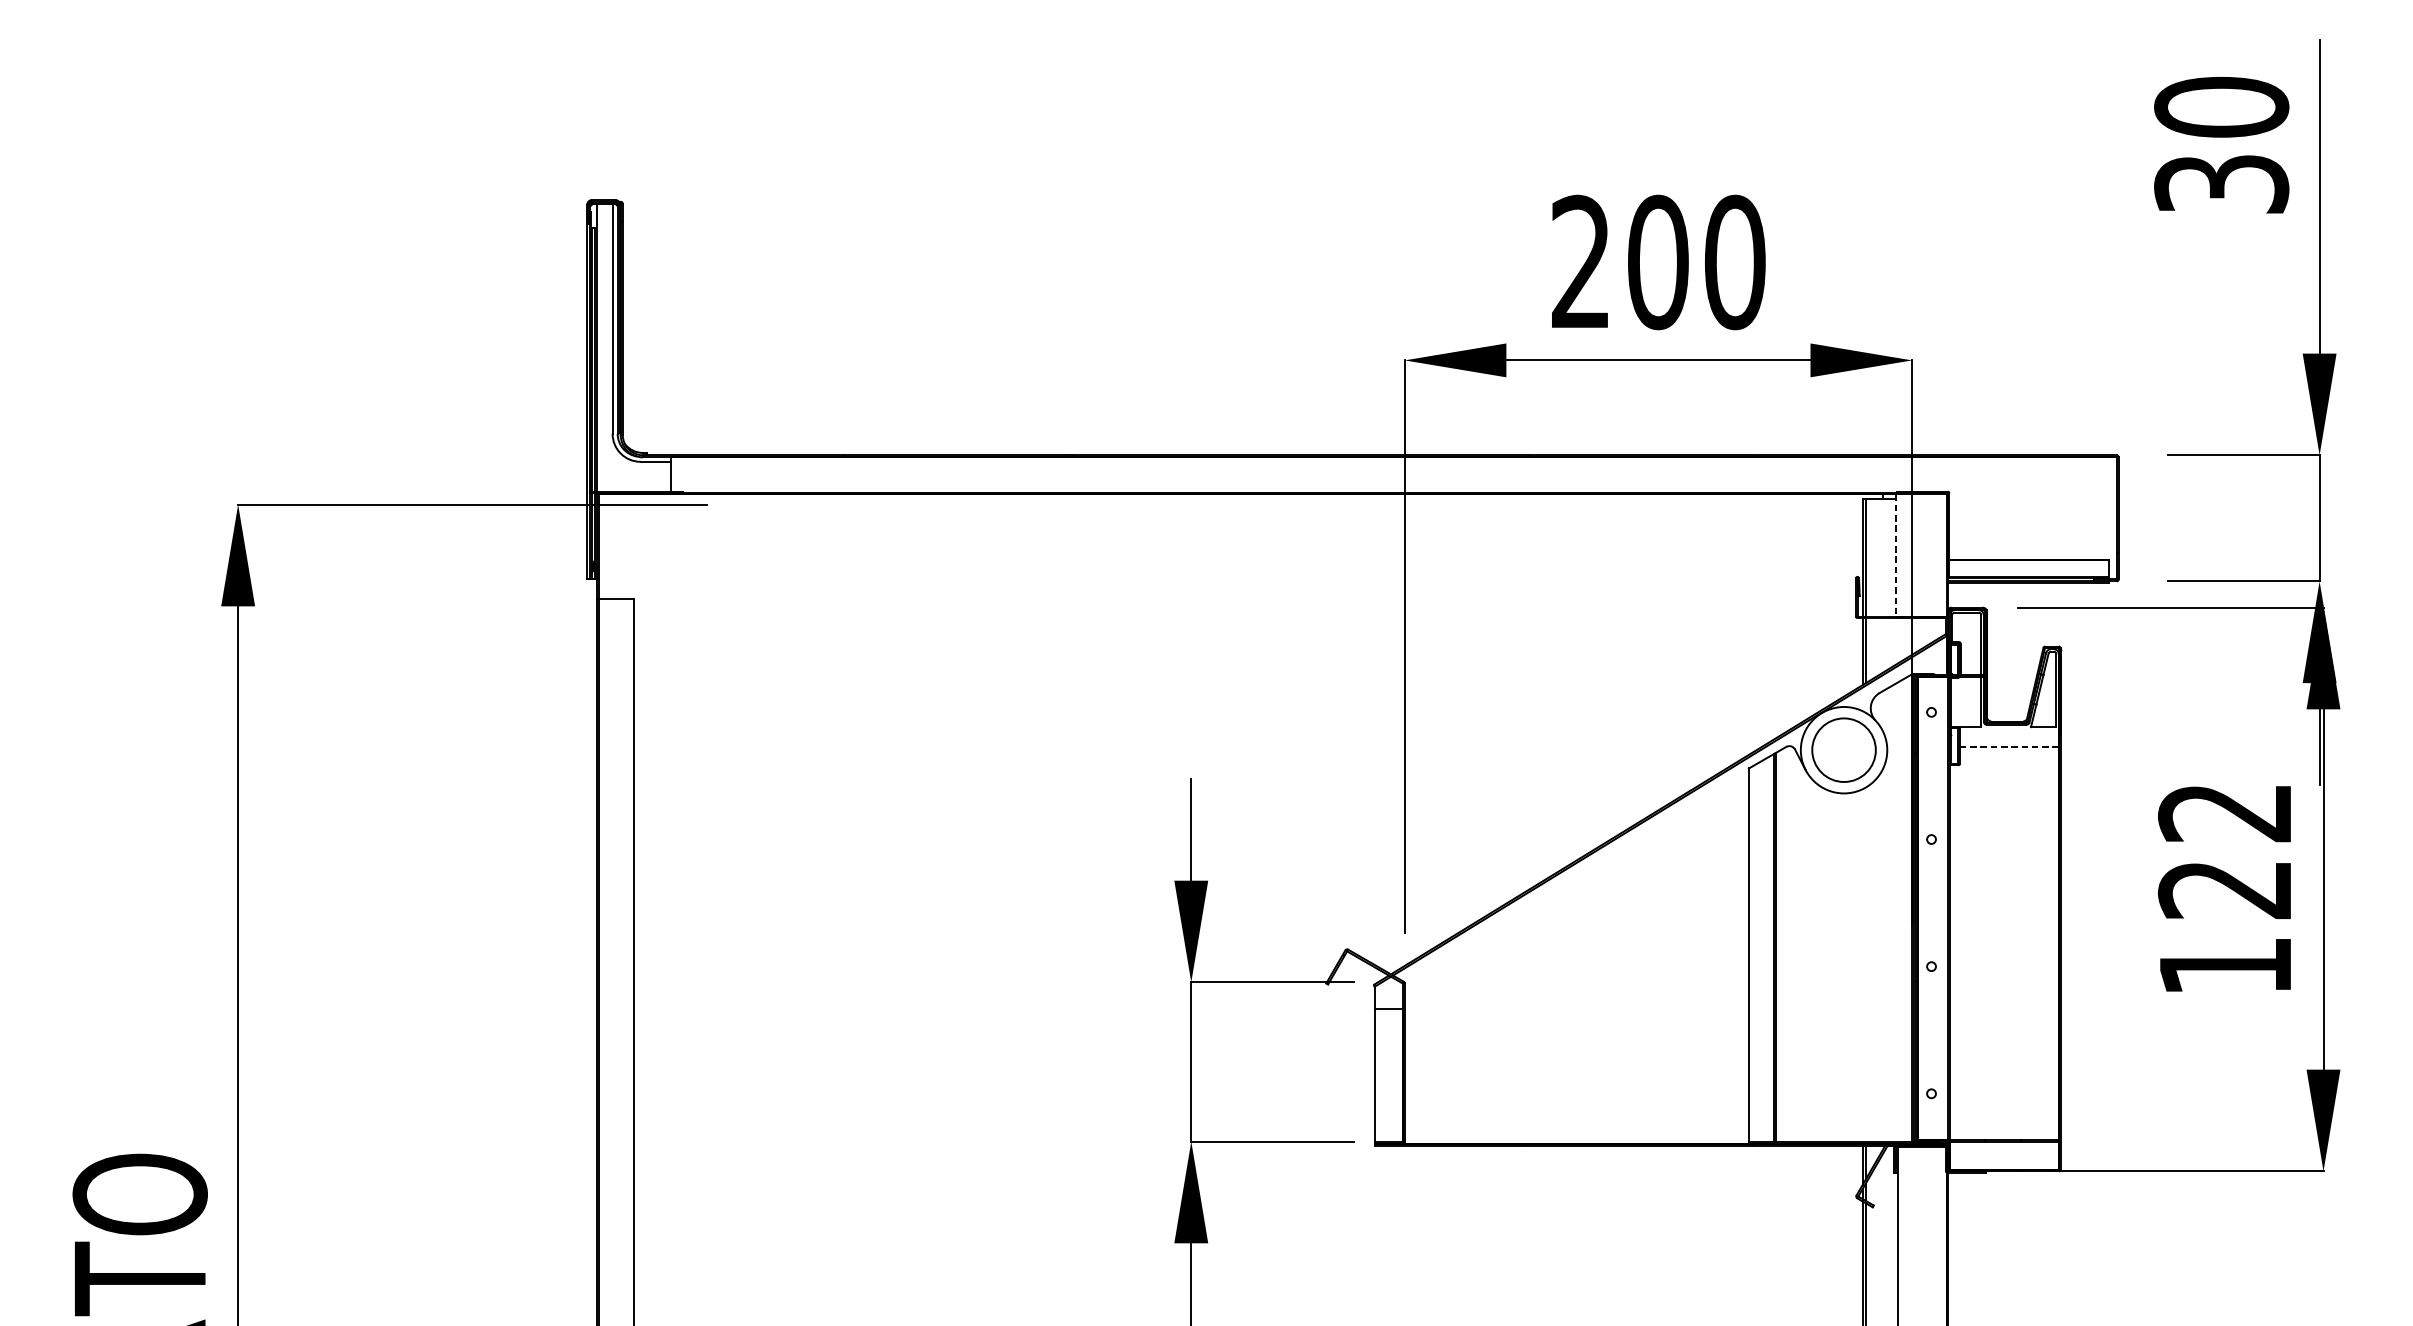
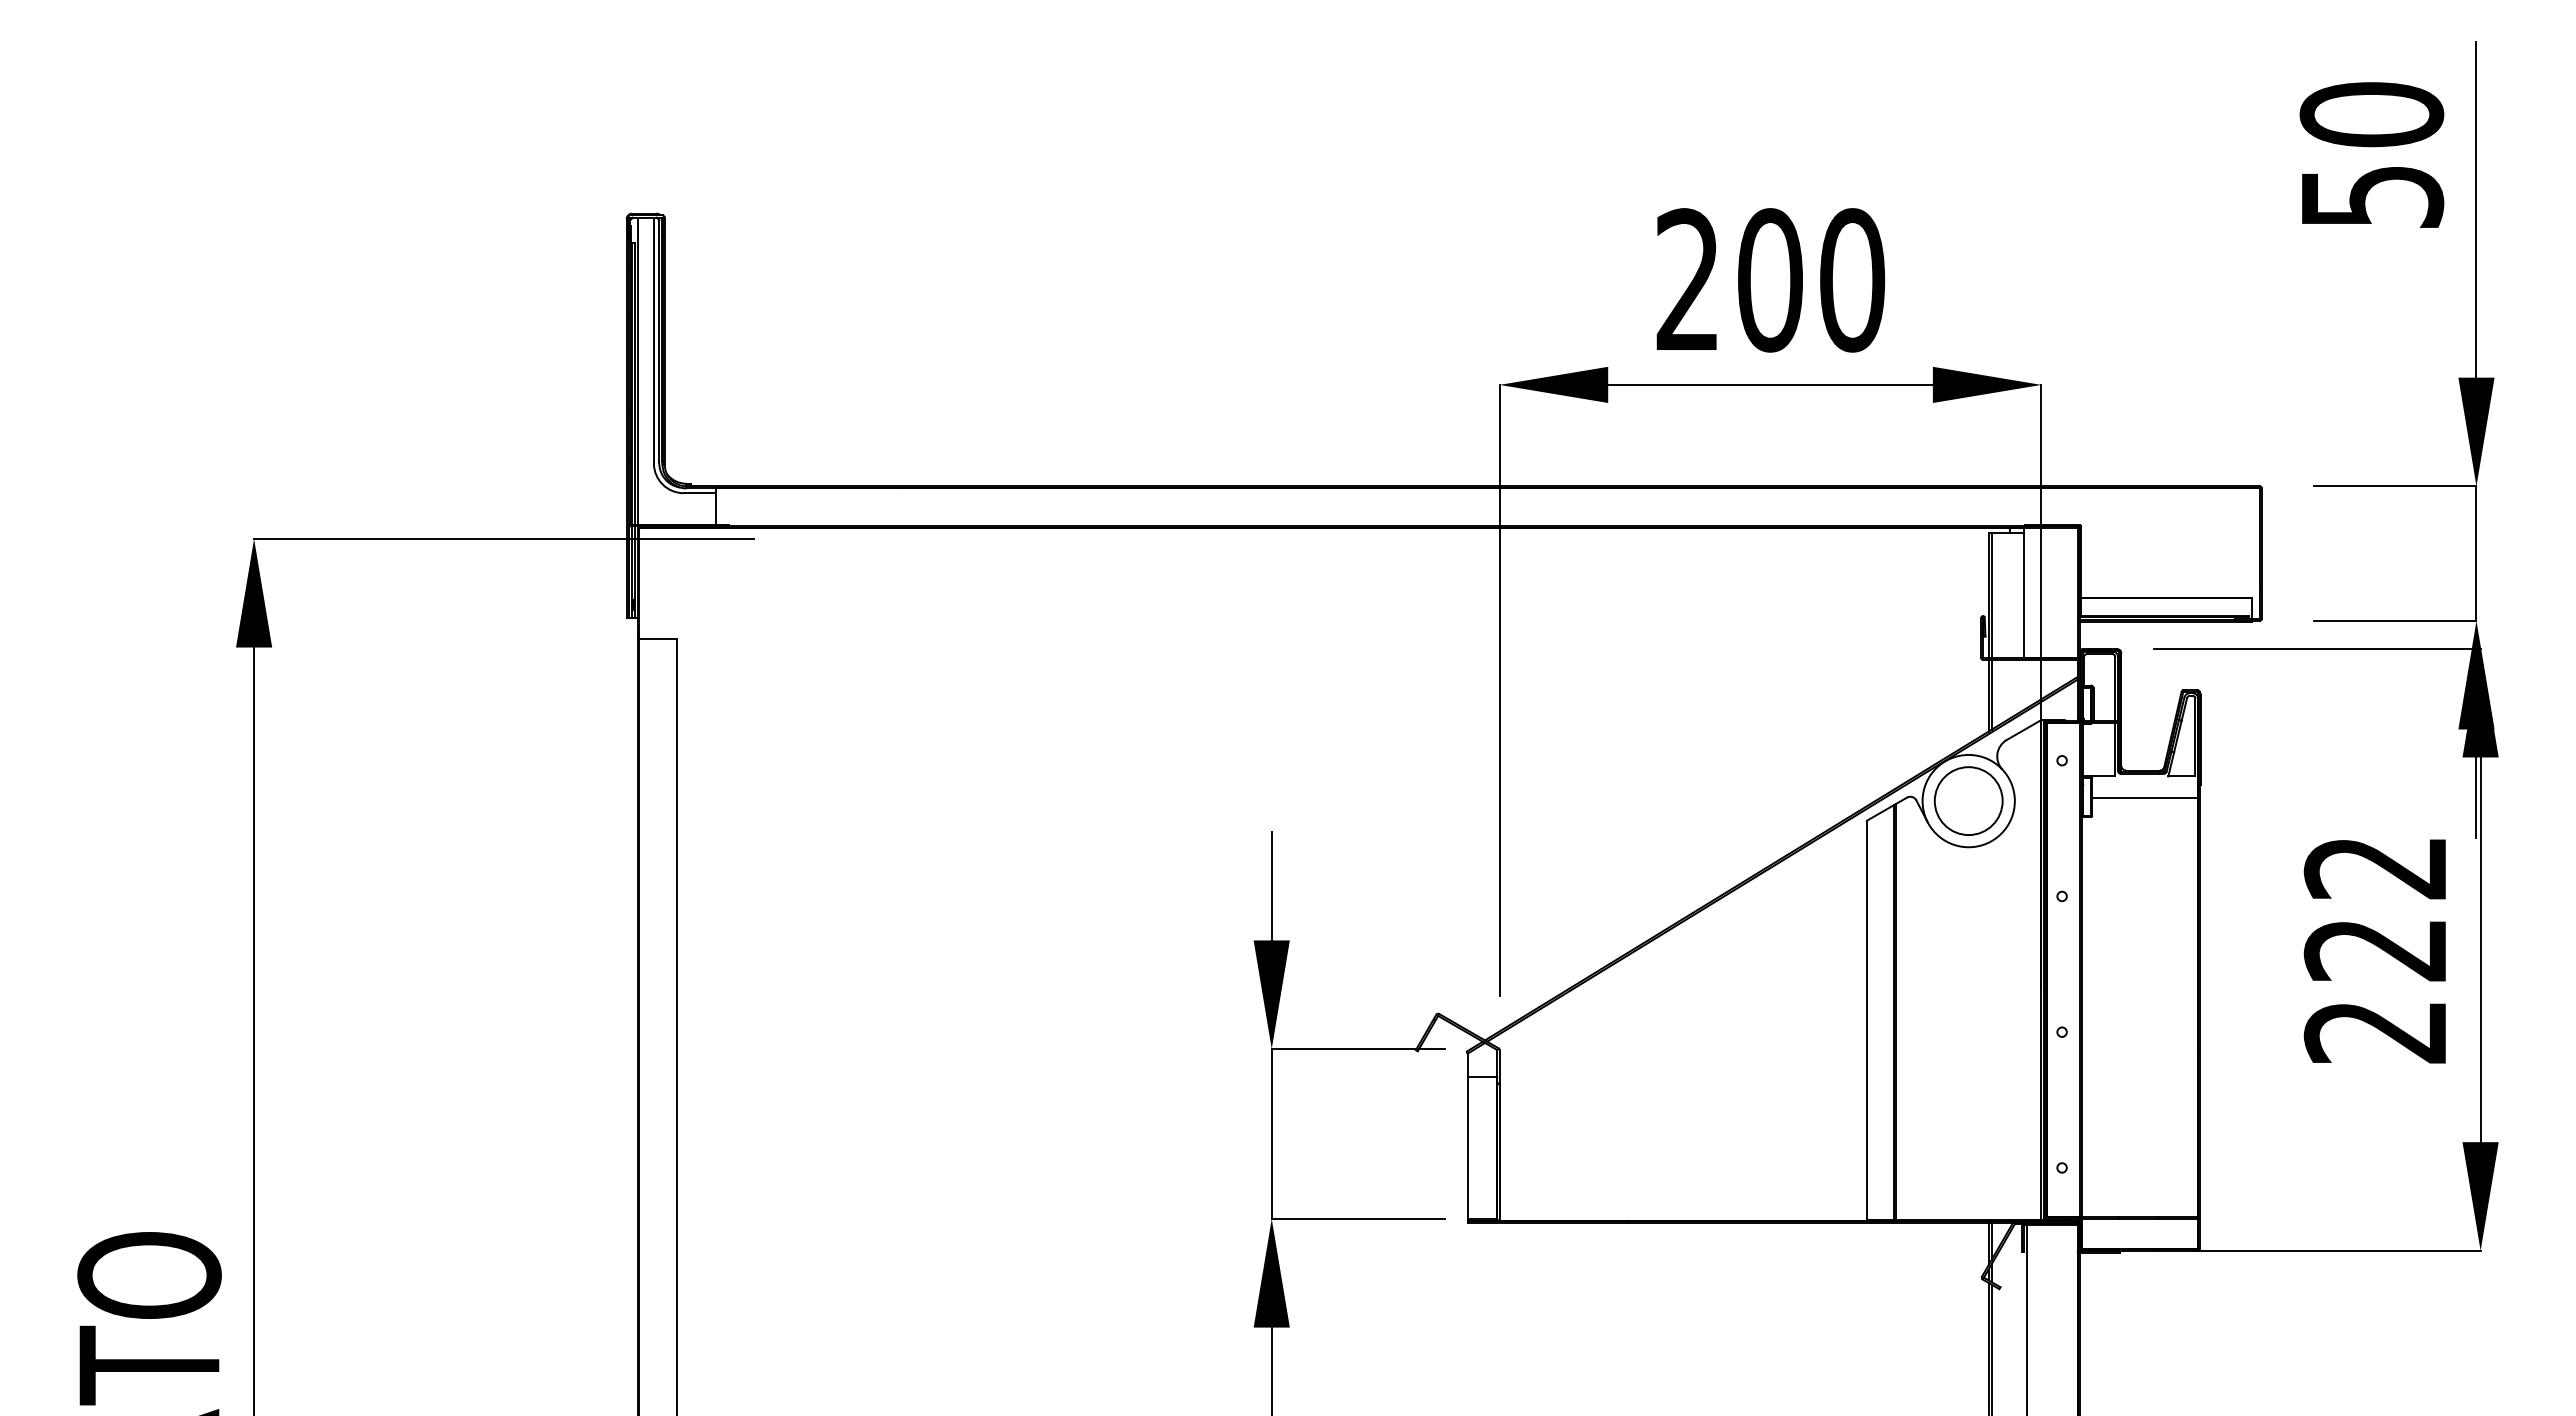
text: (2221, 183) -> (2371, 196), 30 -> 50
line: (1895, 555) -> (2023, 593), dashed -> solid
line: (2009, 747) -> (2145, 798), dashed -> solid
text: (2224, 966) -> (2374, 1032), 122 -> 222

